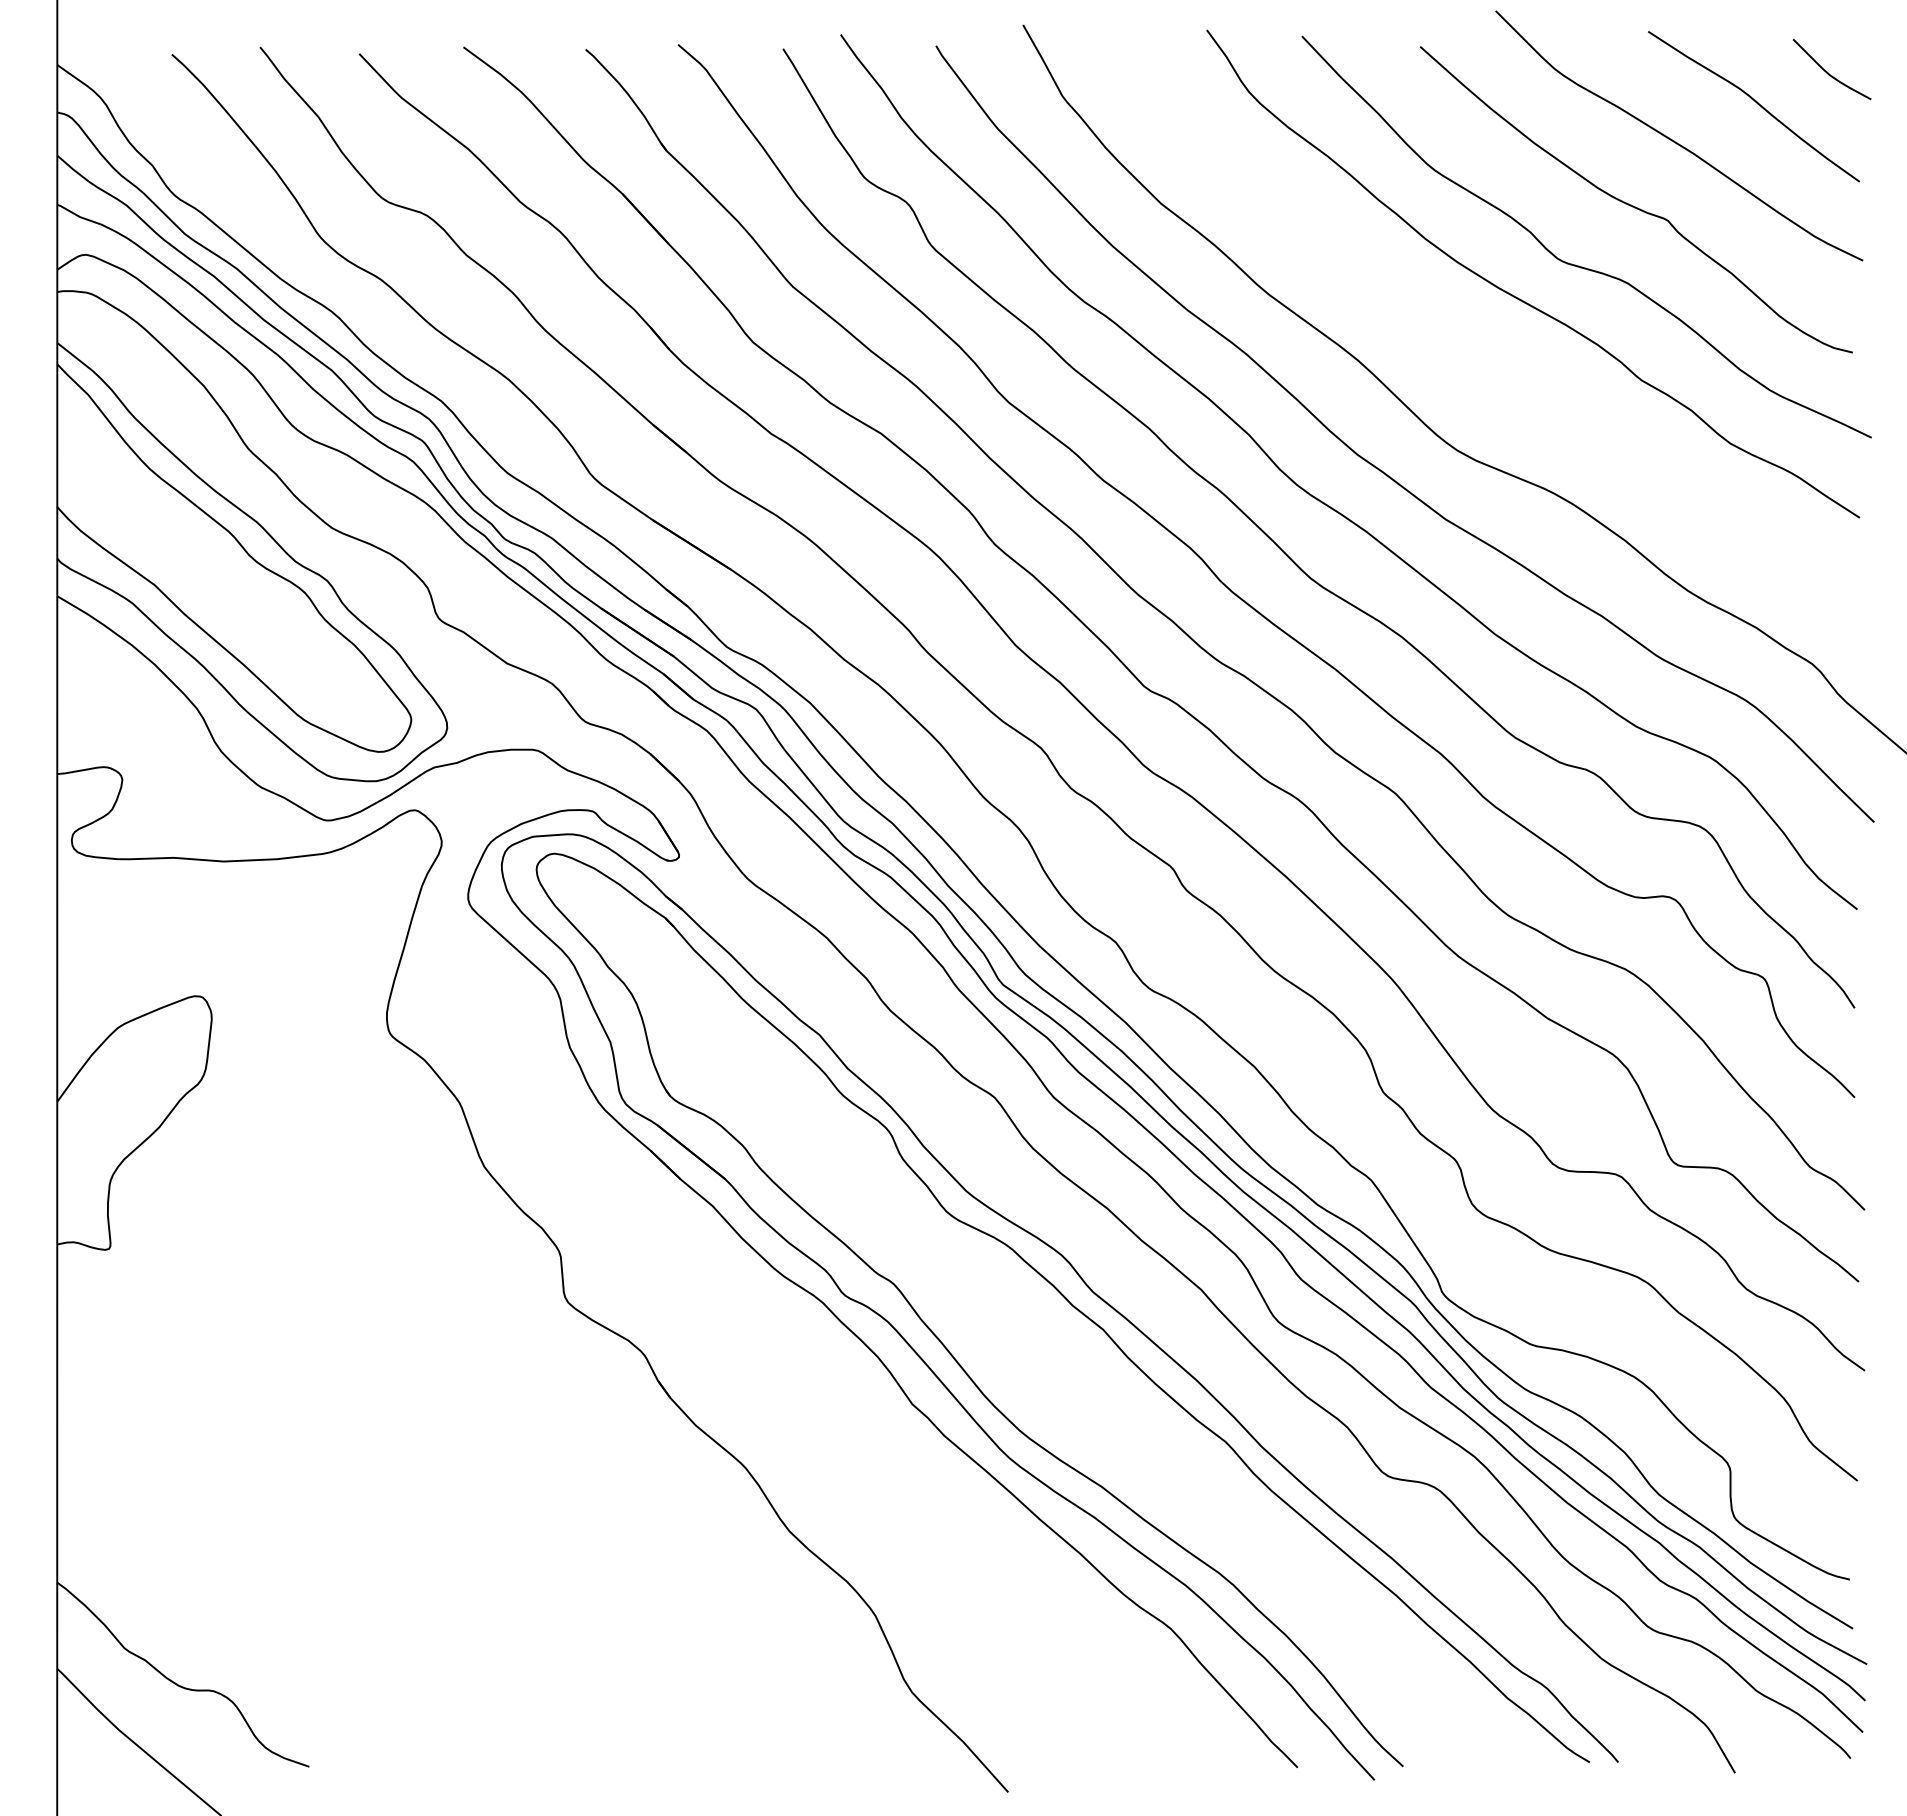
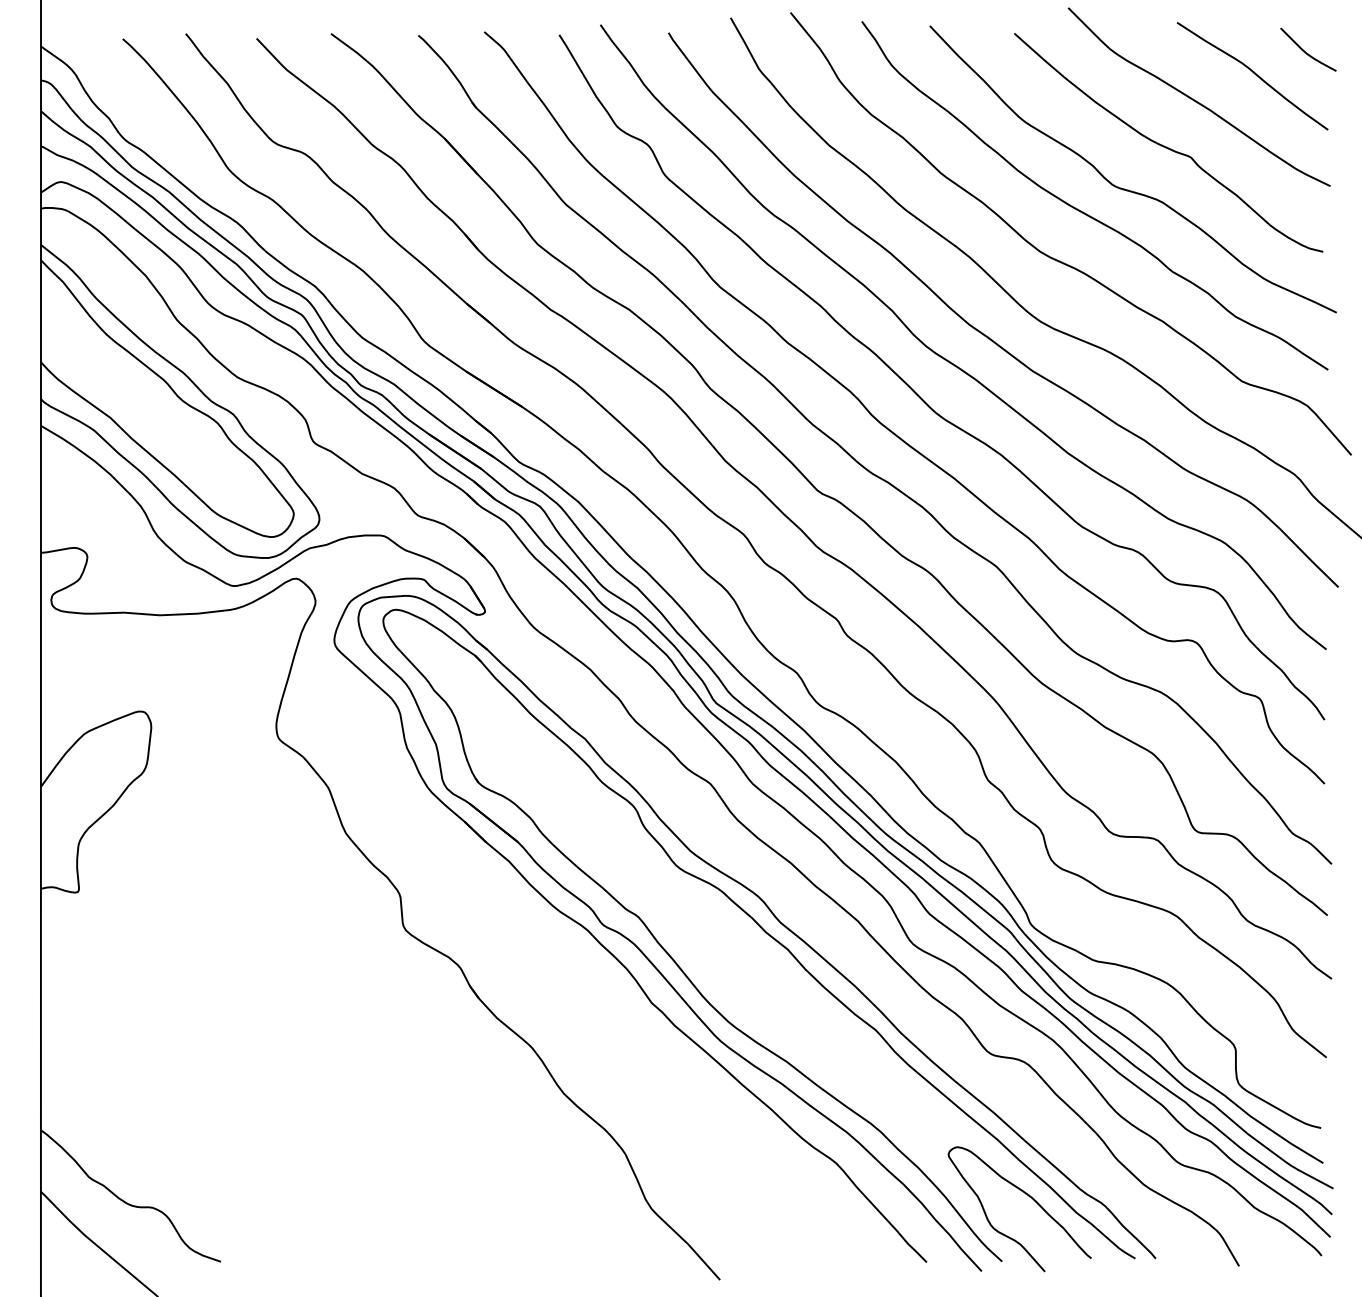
curve: (1480, 363) -> (1057, 259), added
curve: (1441, 1676) -> (1029, 1197), added

